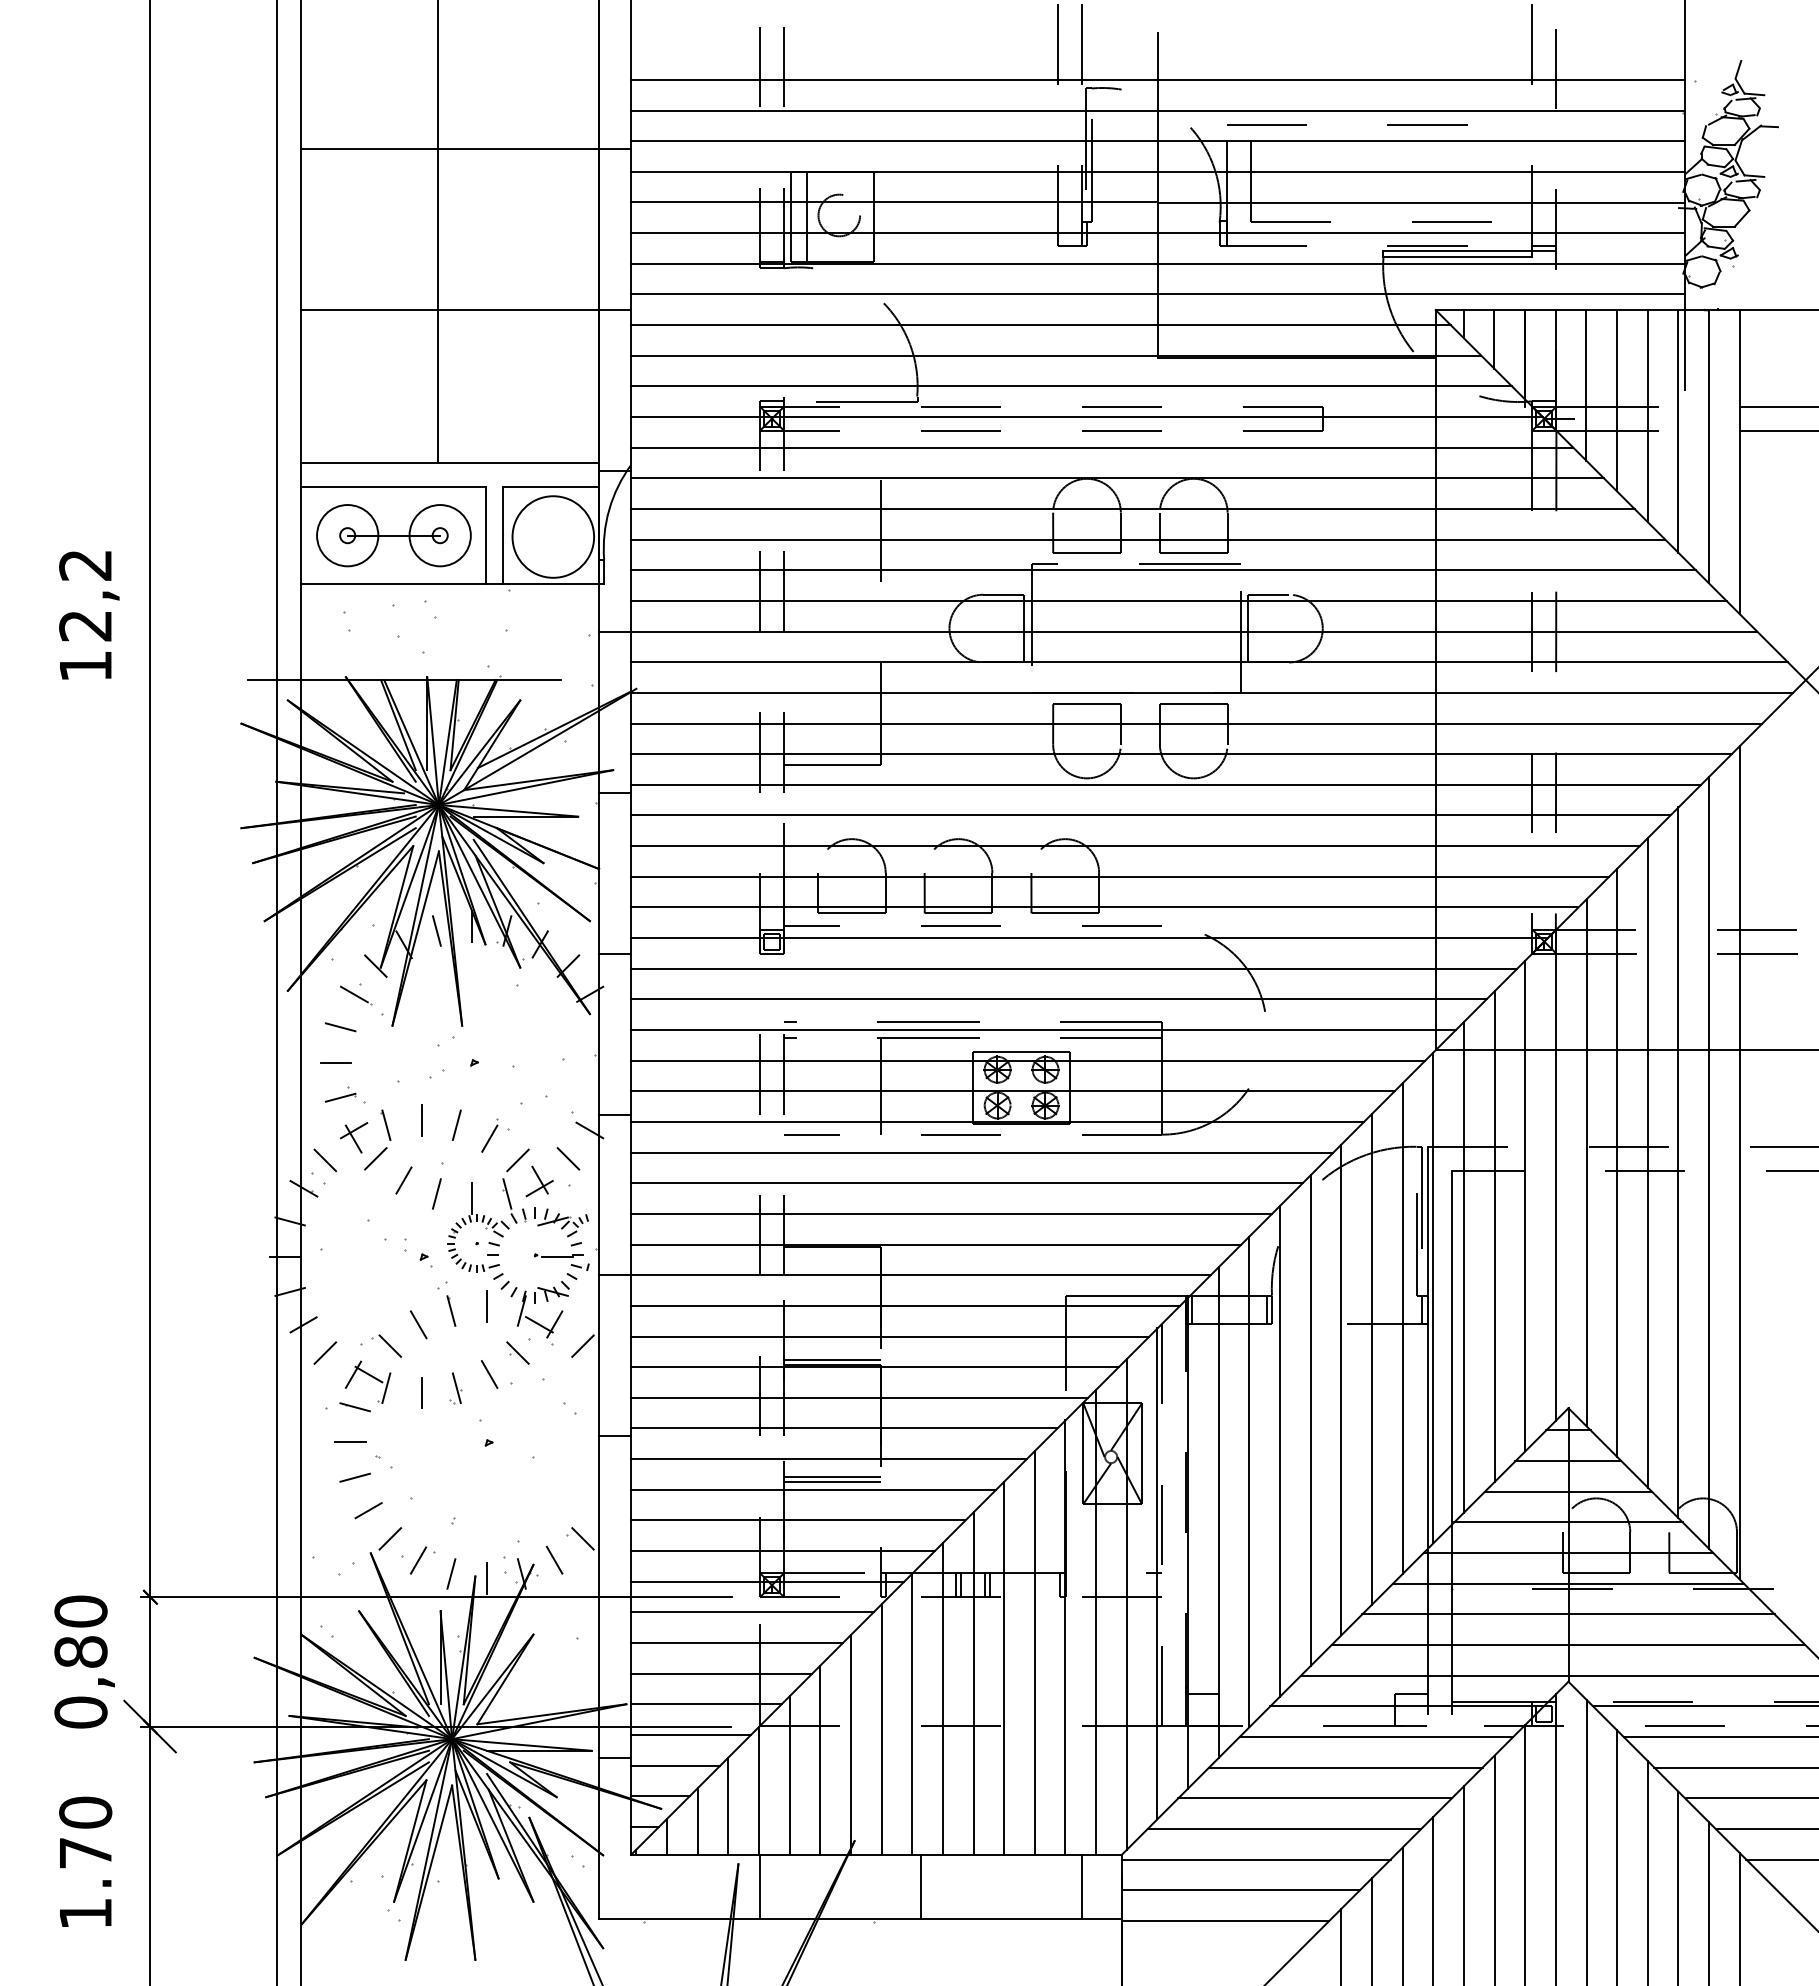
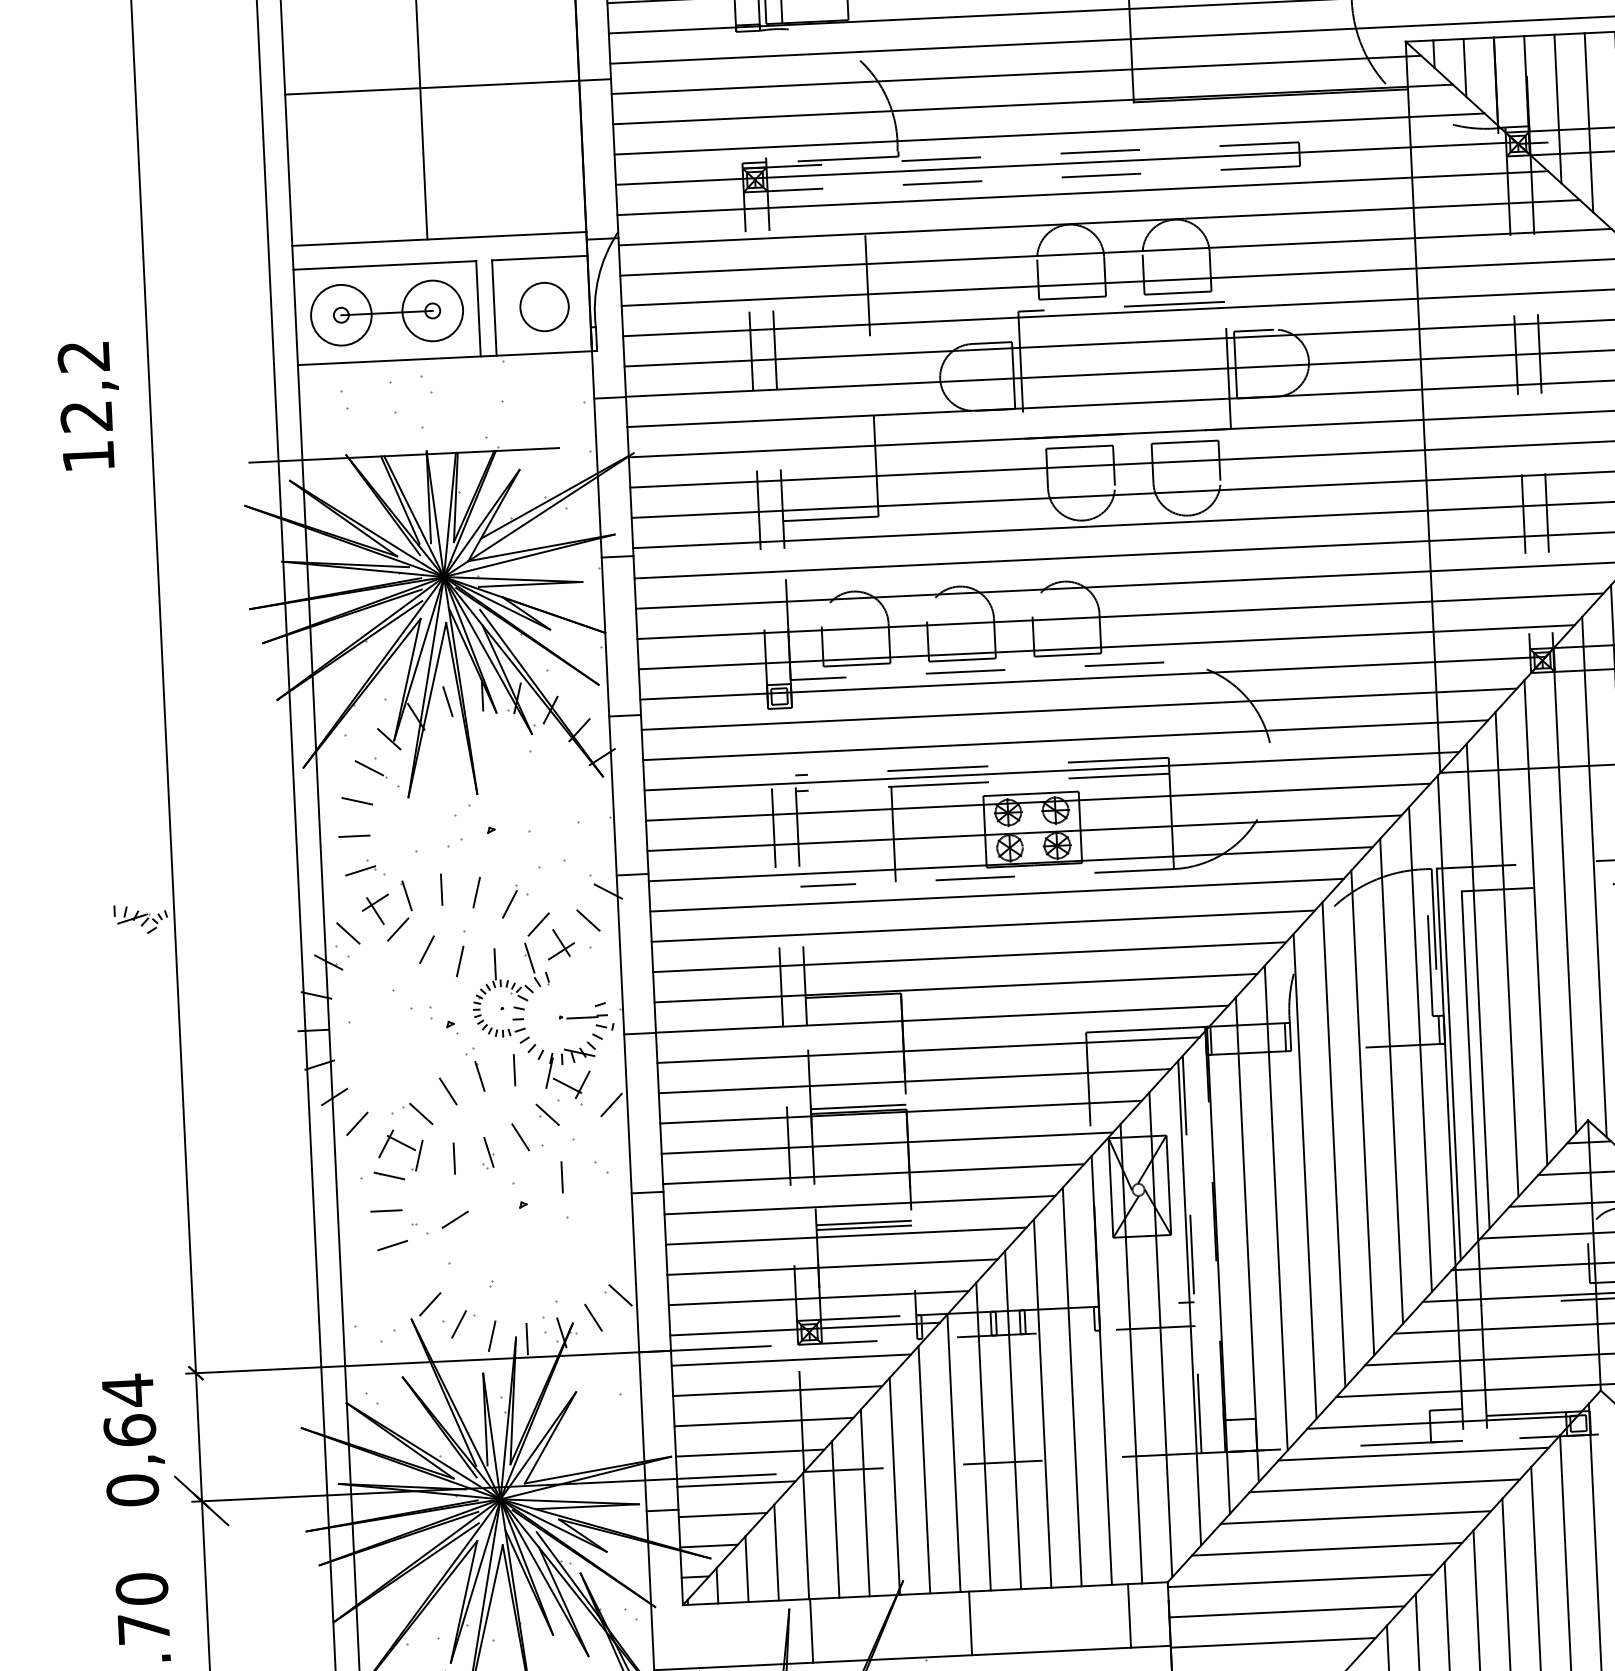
circle: (553, 536) -> (544, 306), size x0.6
part: (561, 1222) -> (140, 919), moved
line: (529, 1416) -> (562, 1176), added
line: (368, 1510) -> (455, 1219), moved
text: (80, 1631) -> (128, 1410), 0,80 -> 0,64

